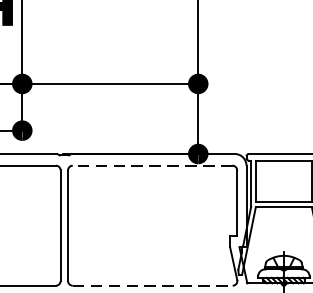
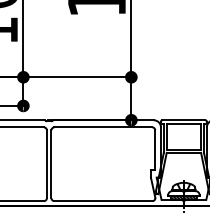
line: (151, 165) -> (102, 127), dashed -> solid
line: (152, 286) -> (103, 201), dashed -> solid

